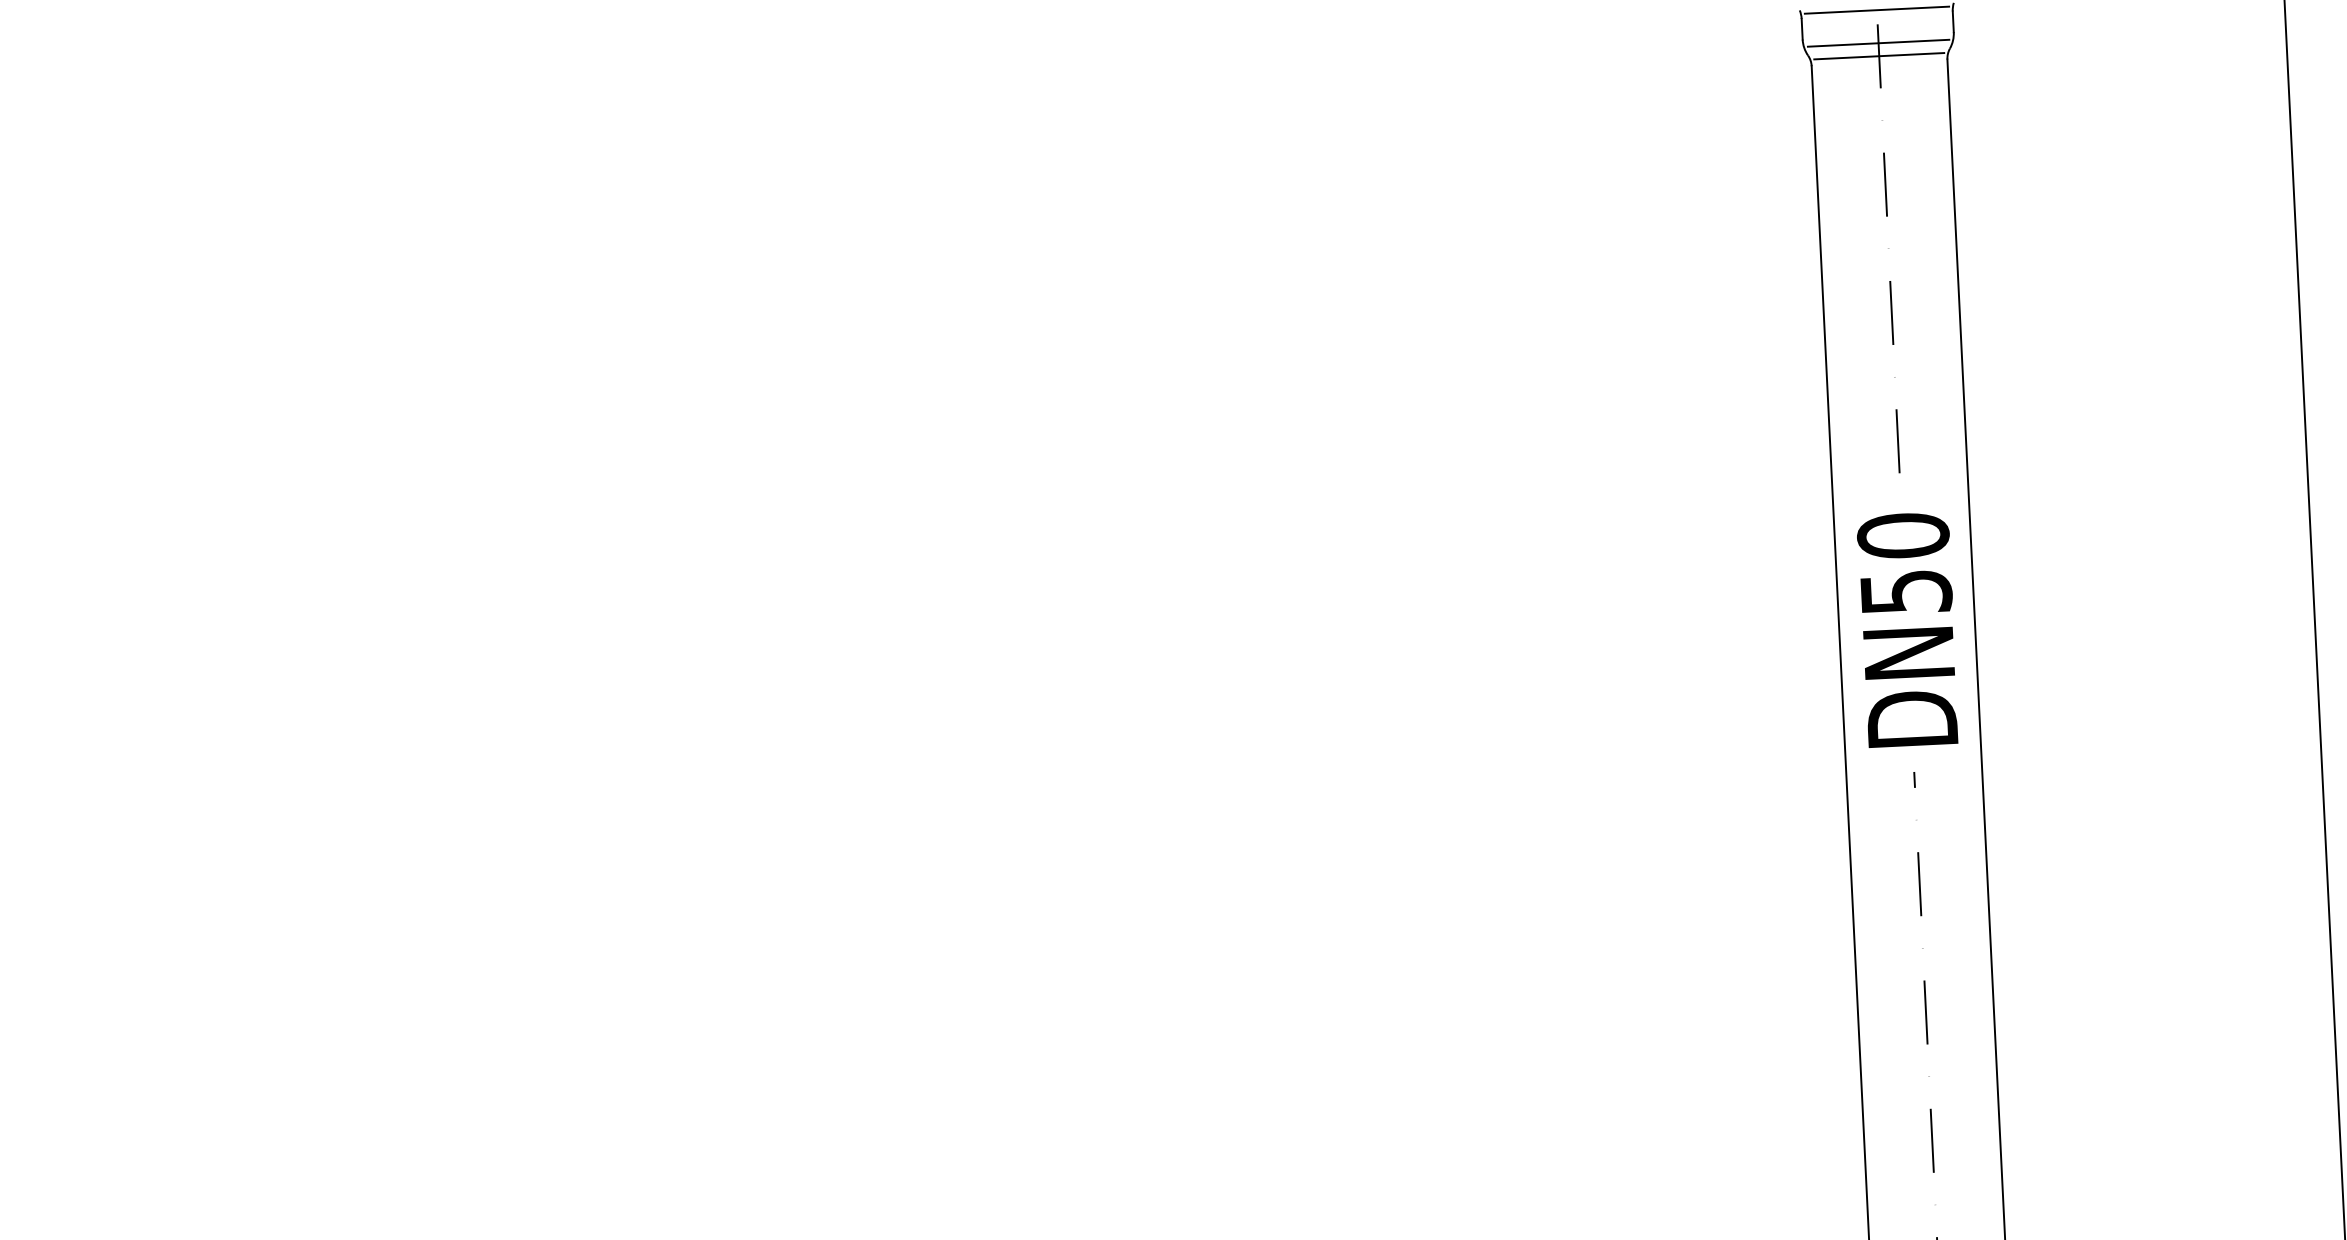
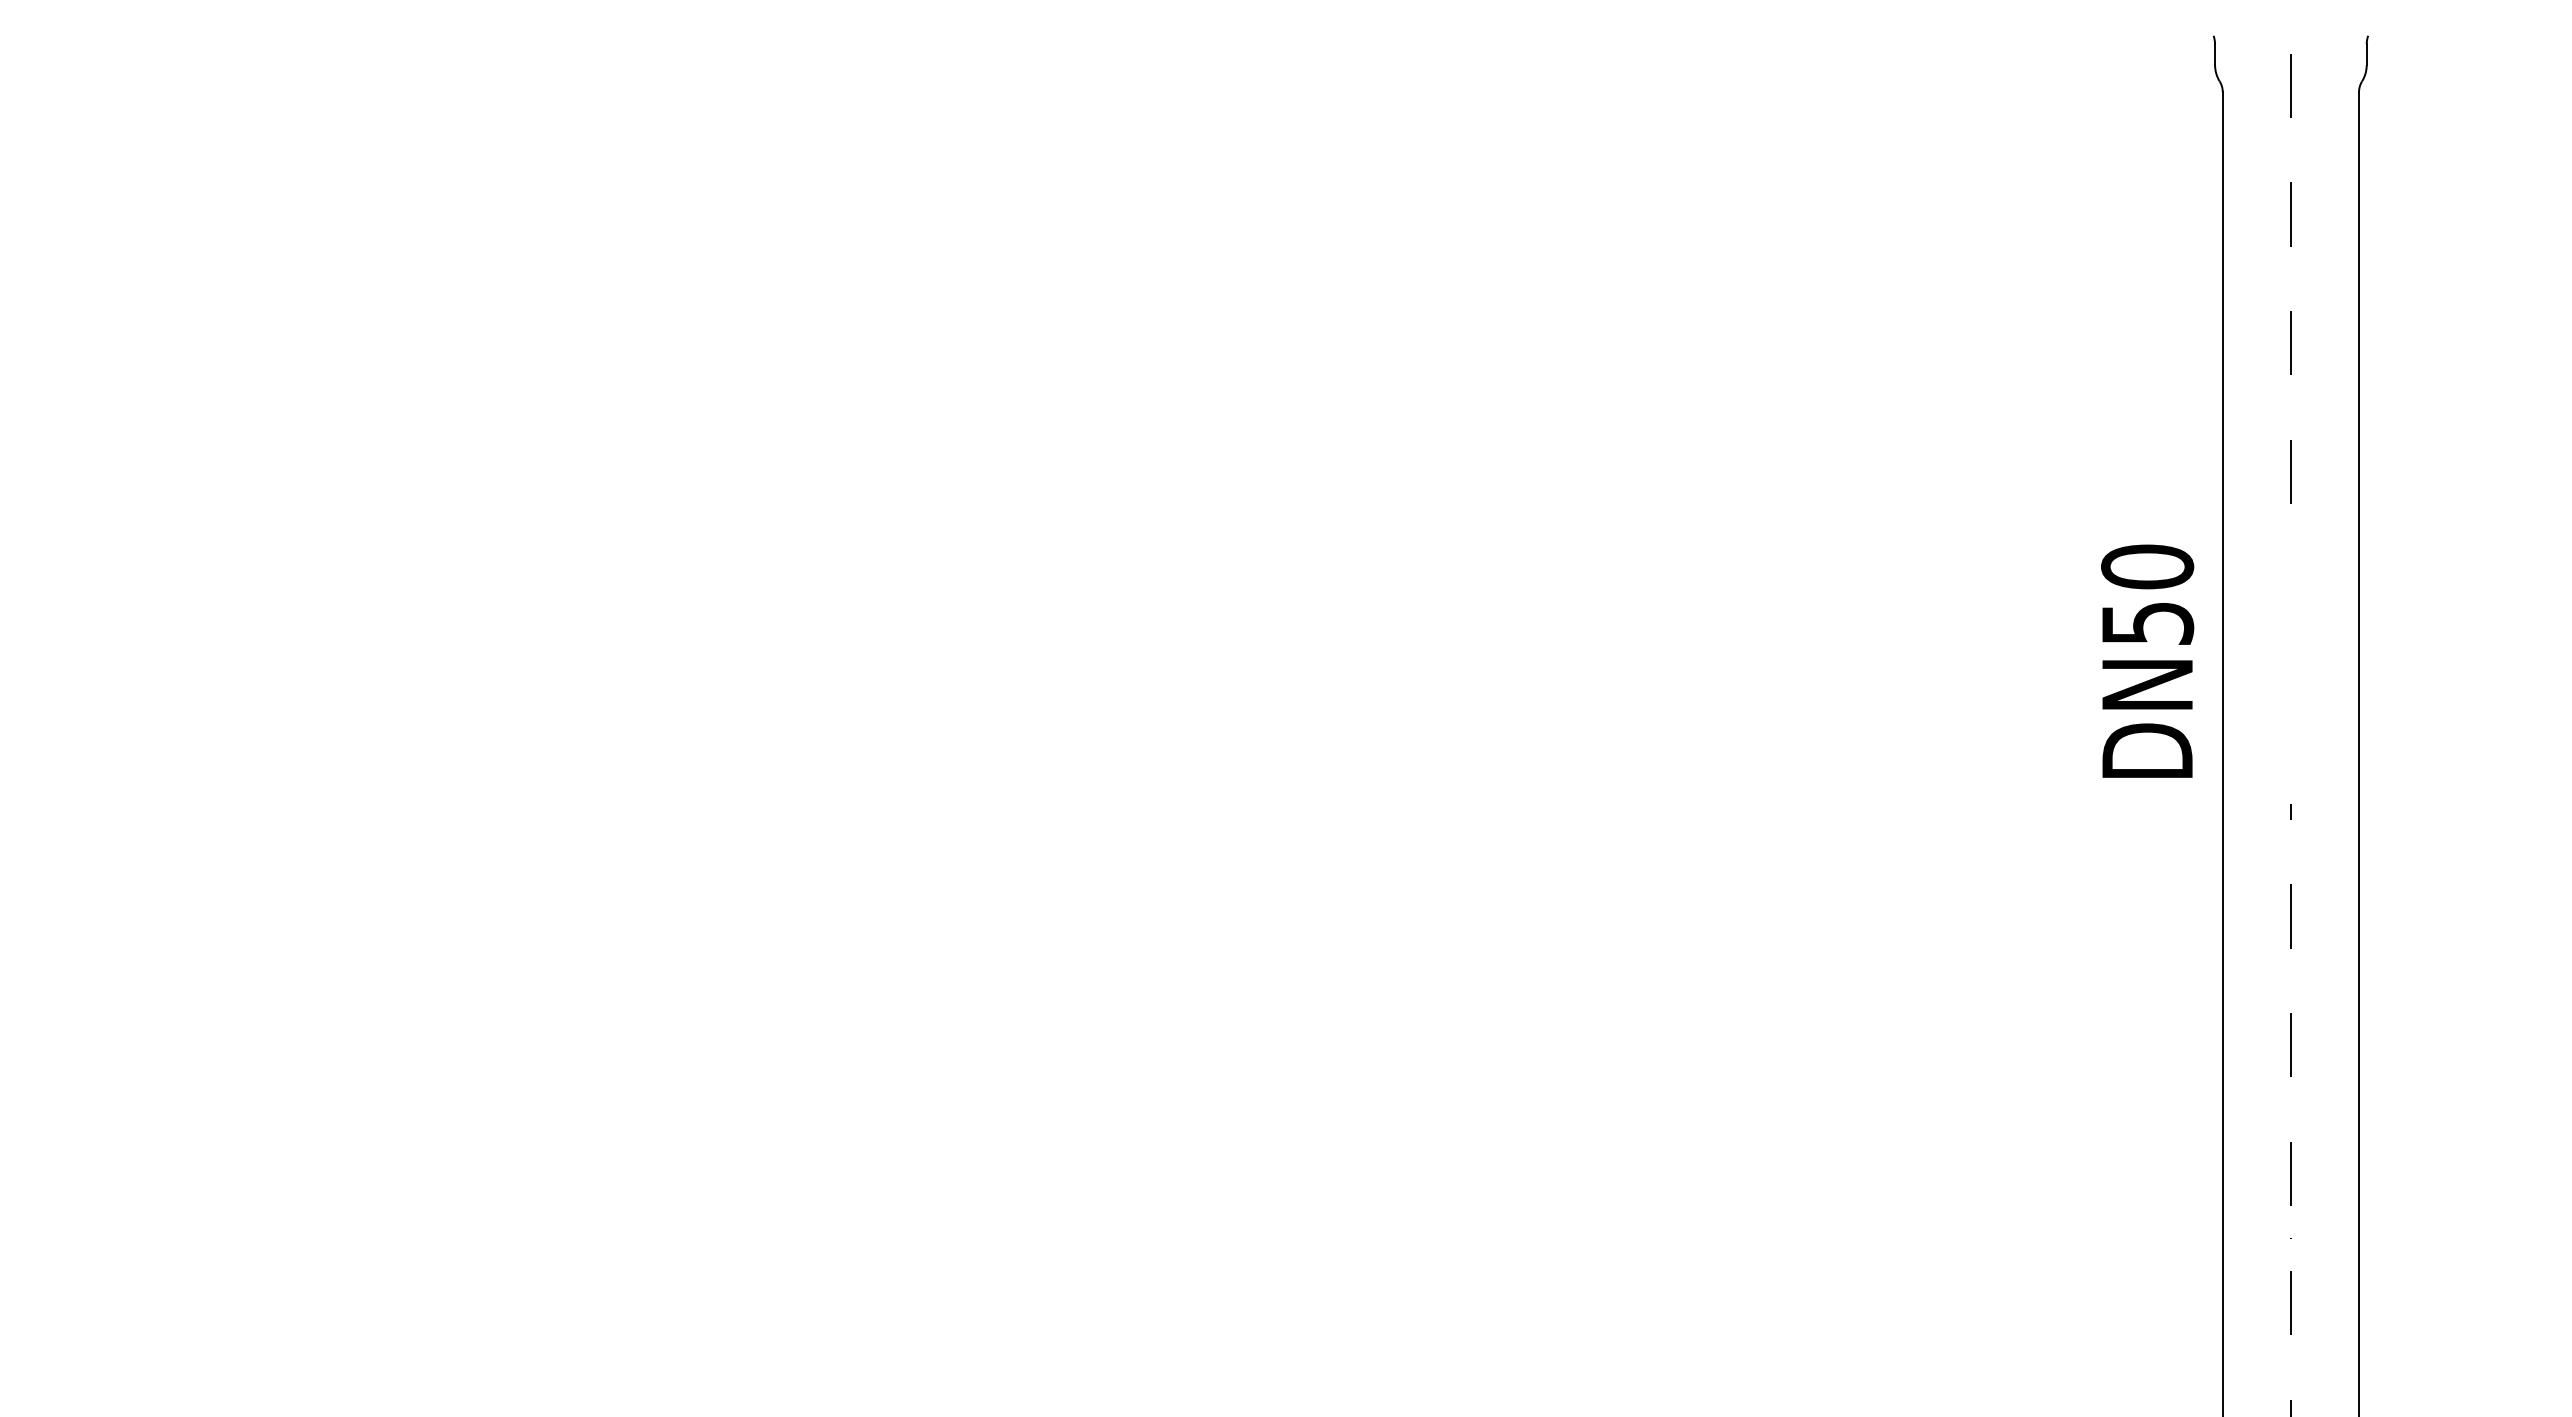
line: (1876, 10) -> (2290, 39), removed
line: (1878, 43) -> (2290, 72), removed
line: (1878, 56) -> (2290, 85), removed
text: (1907, 629) -> (2147, 660), moved

